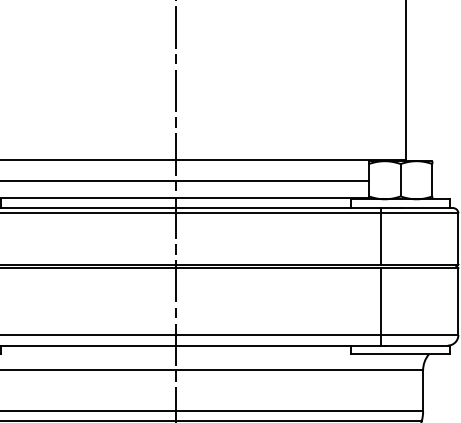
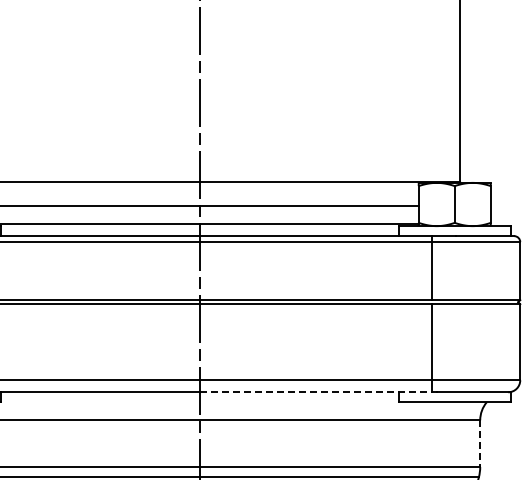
line: (278, 345) -> (316, 392), solid -> dashed
line: (423, 391) -> (480, 444), solid -> dashed

